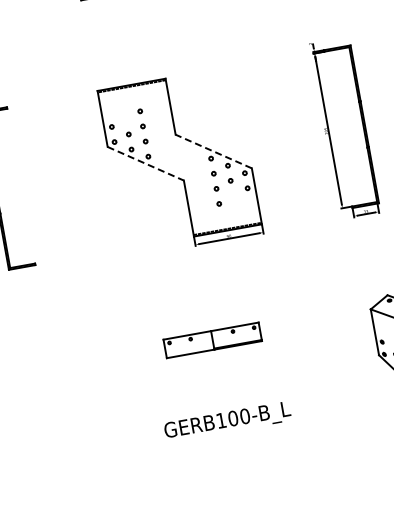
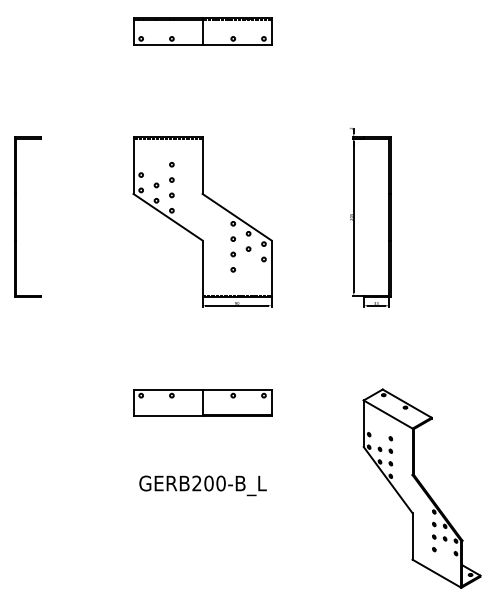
line: (214, 151) -> (237, 217), dashed -> solid
line: (146, 163) -> (168, 217), dashed -> solid
part: (212, 339) -> (202, 402), size x1.43
text: (220, 420) -> (196, 483), GERB100-B_L -> GERB200-B_L

